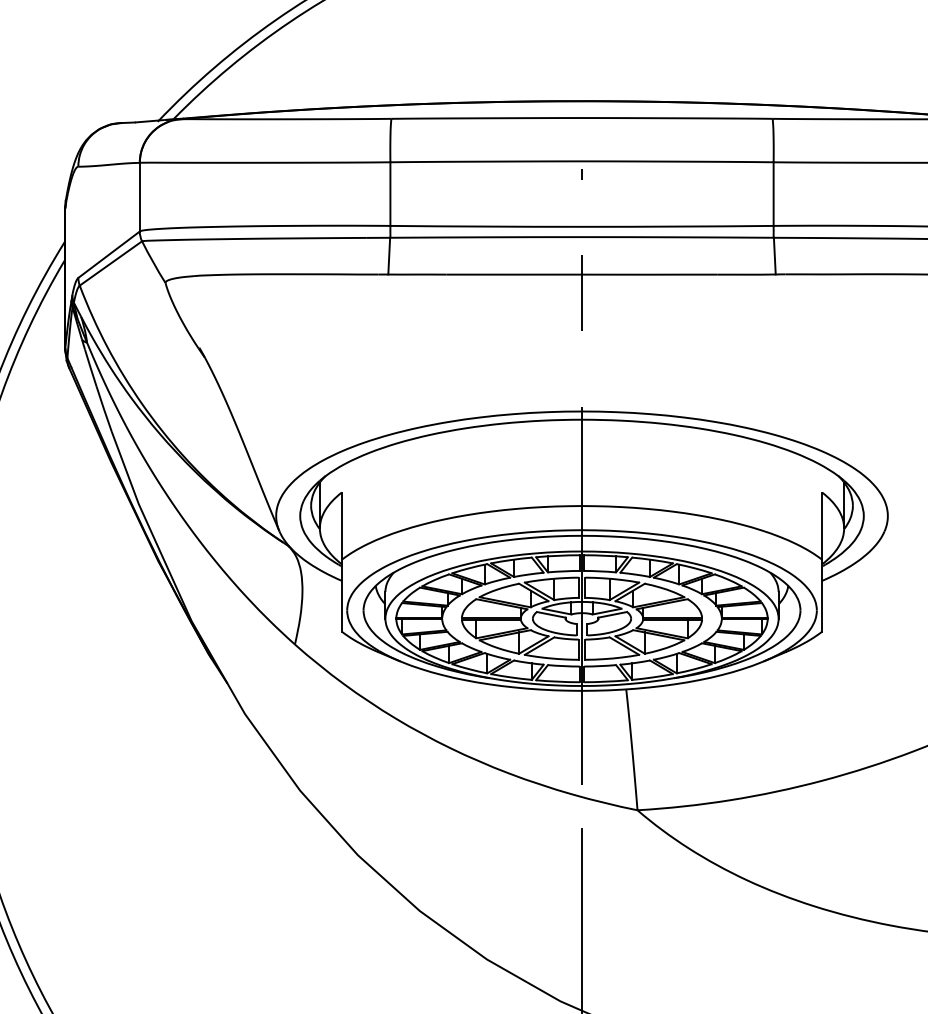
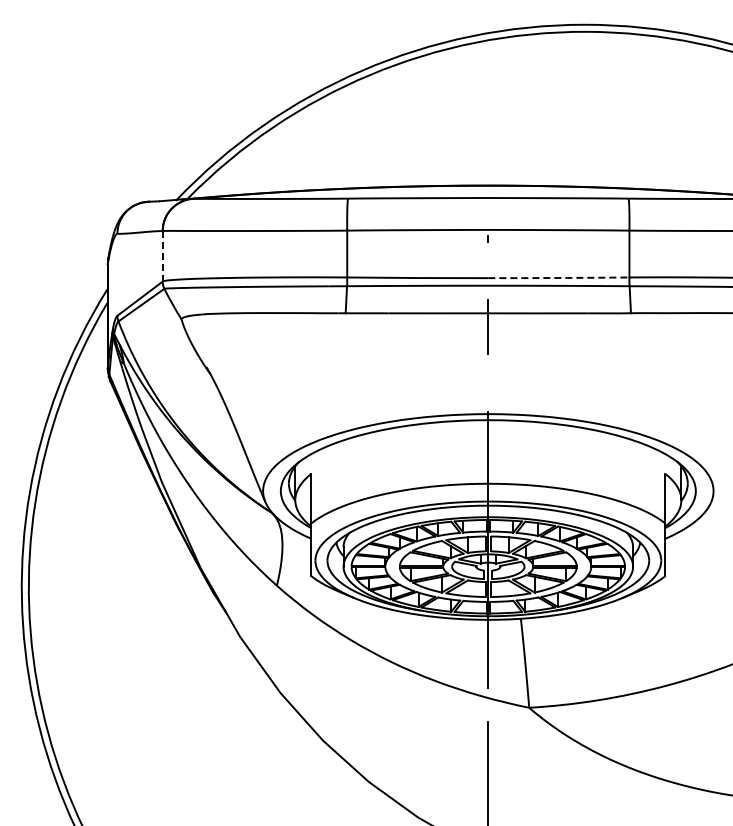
line: (139, 197) -> (162, 256), solid -> dashed
arc: (677, 225) -> (558, 277), solid -> dashed

